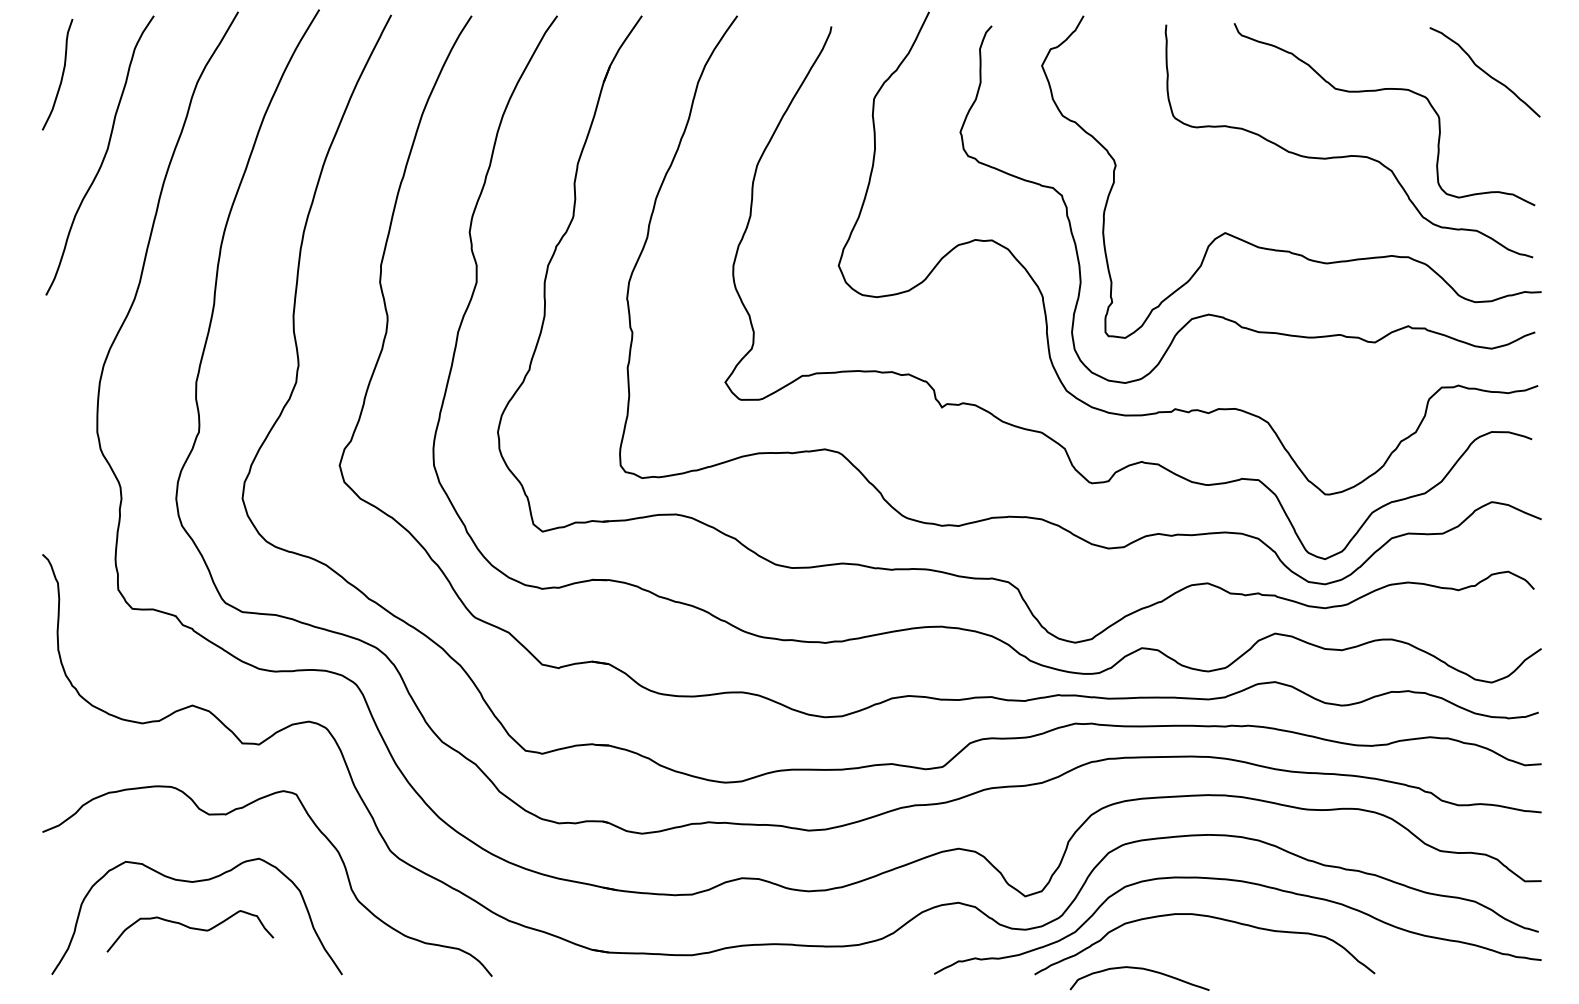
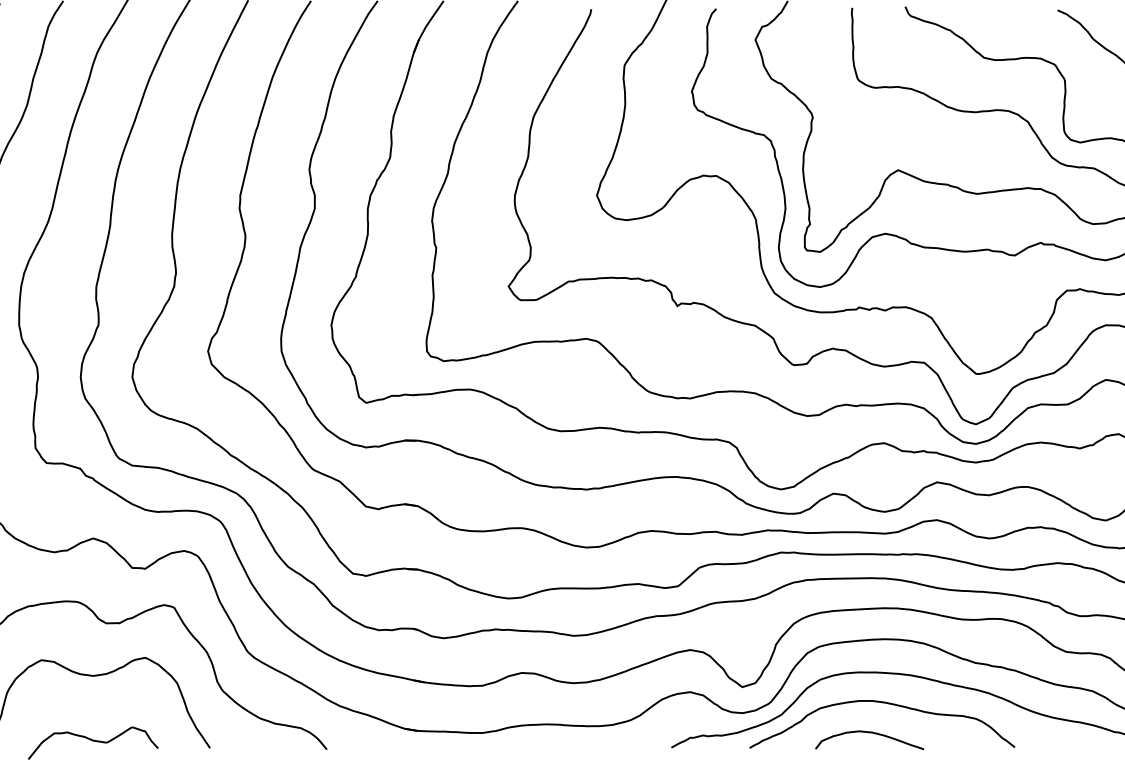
curve: (191, 929) -> (94, 741), moved
curve: (1139, 969) -> (869, 733), moved

